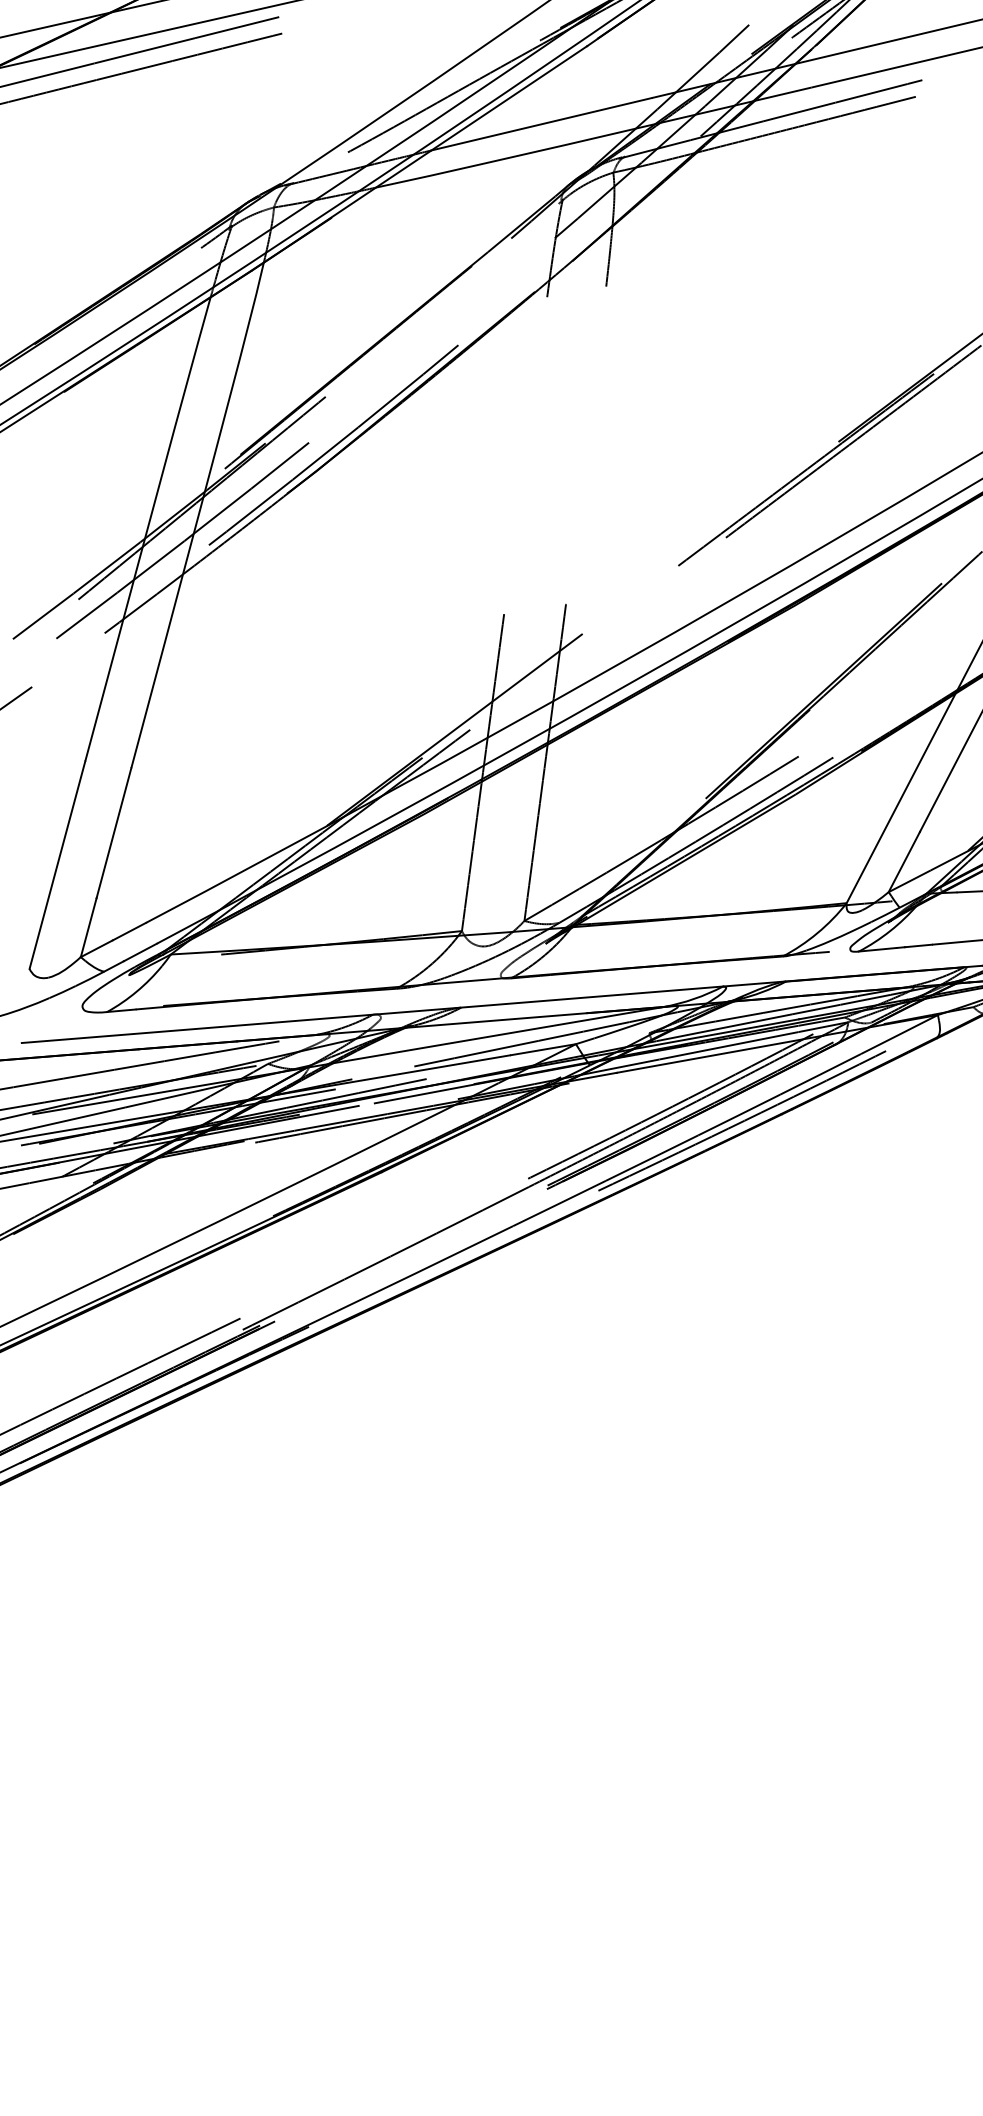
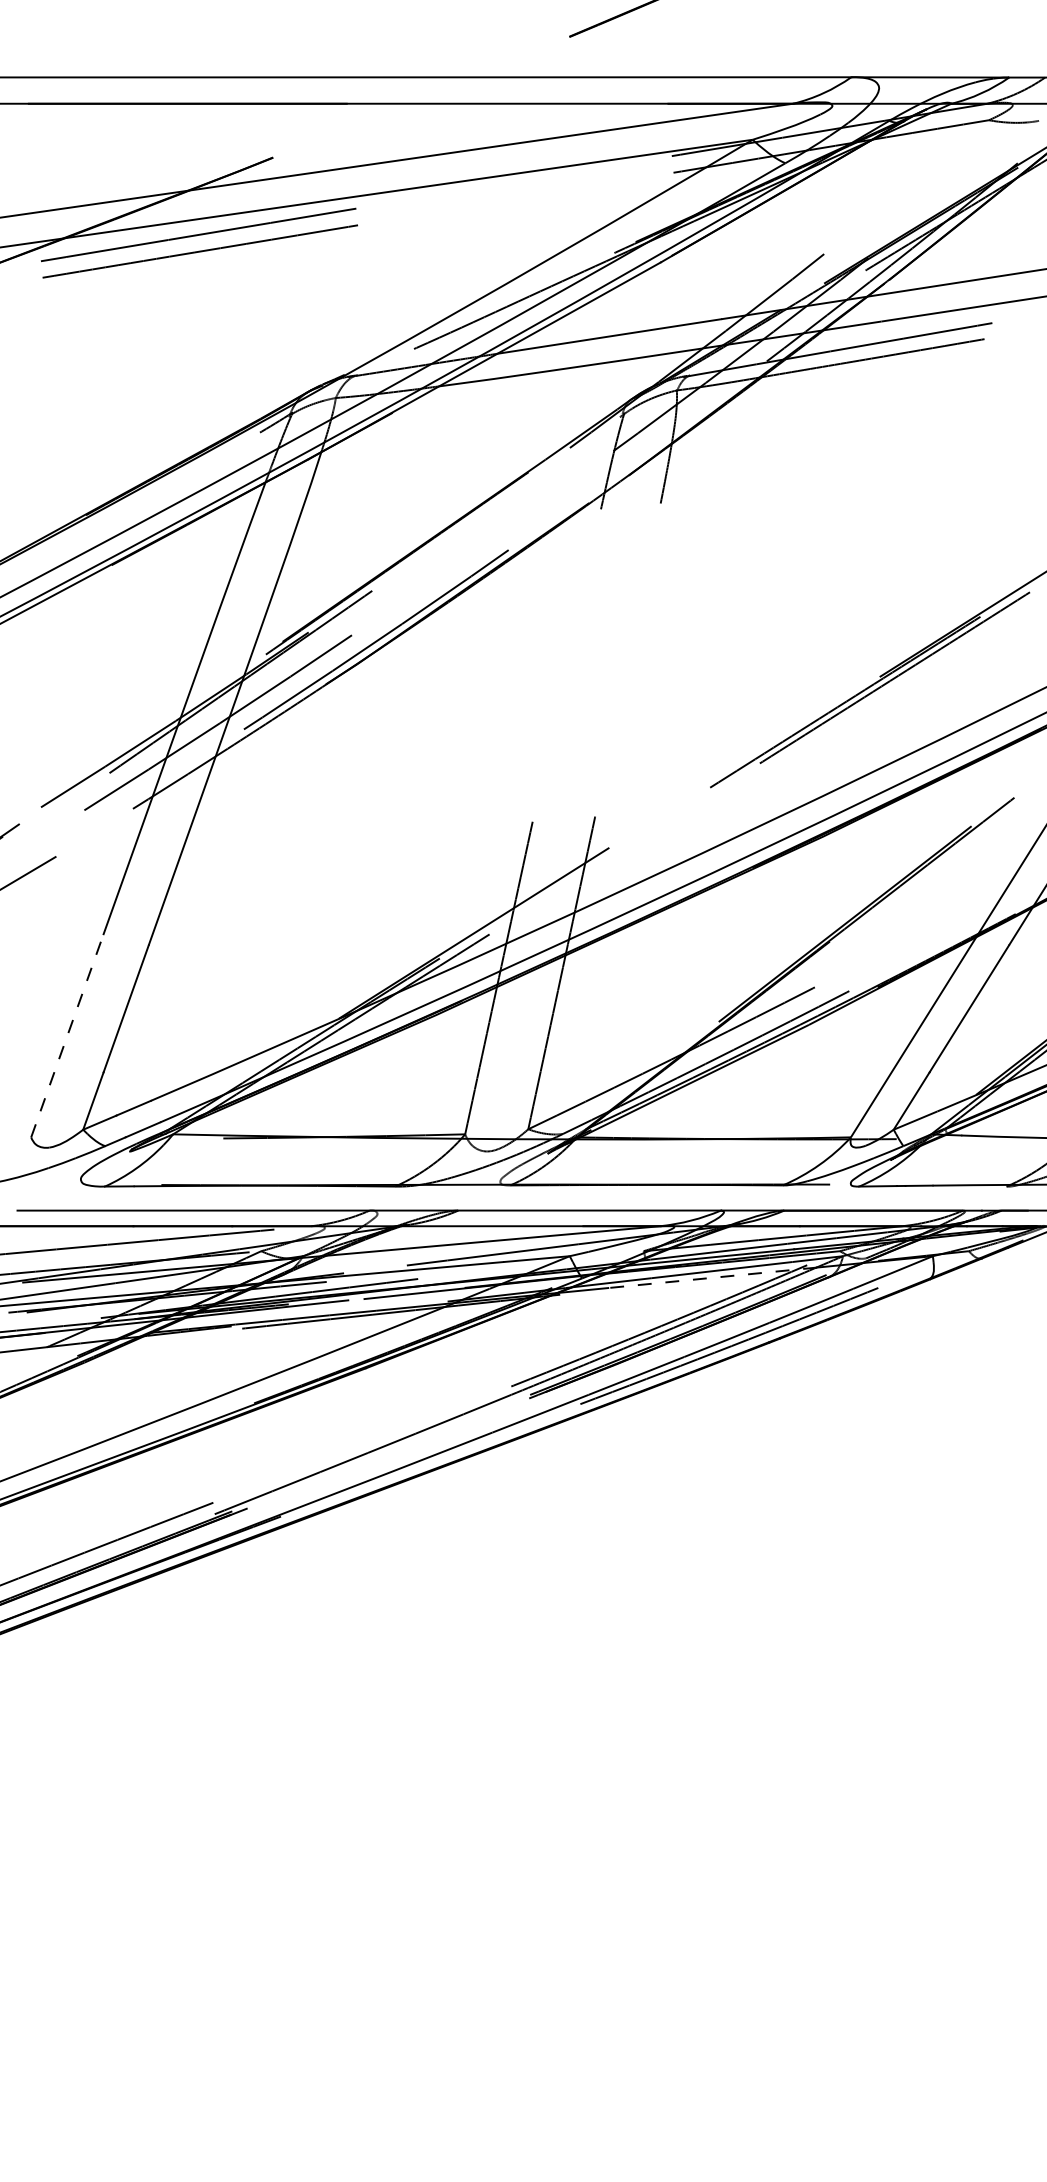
line: (57, 864) -> (67, 1035), solid -> dashed
line: (719, 1053) -> (712, 1277), solid -> dashed

